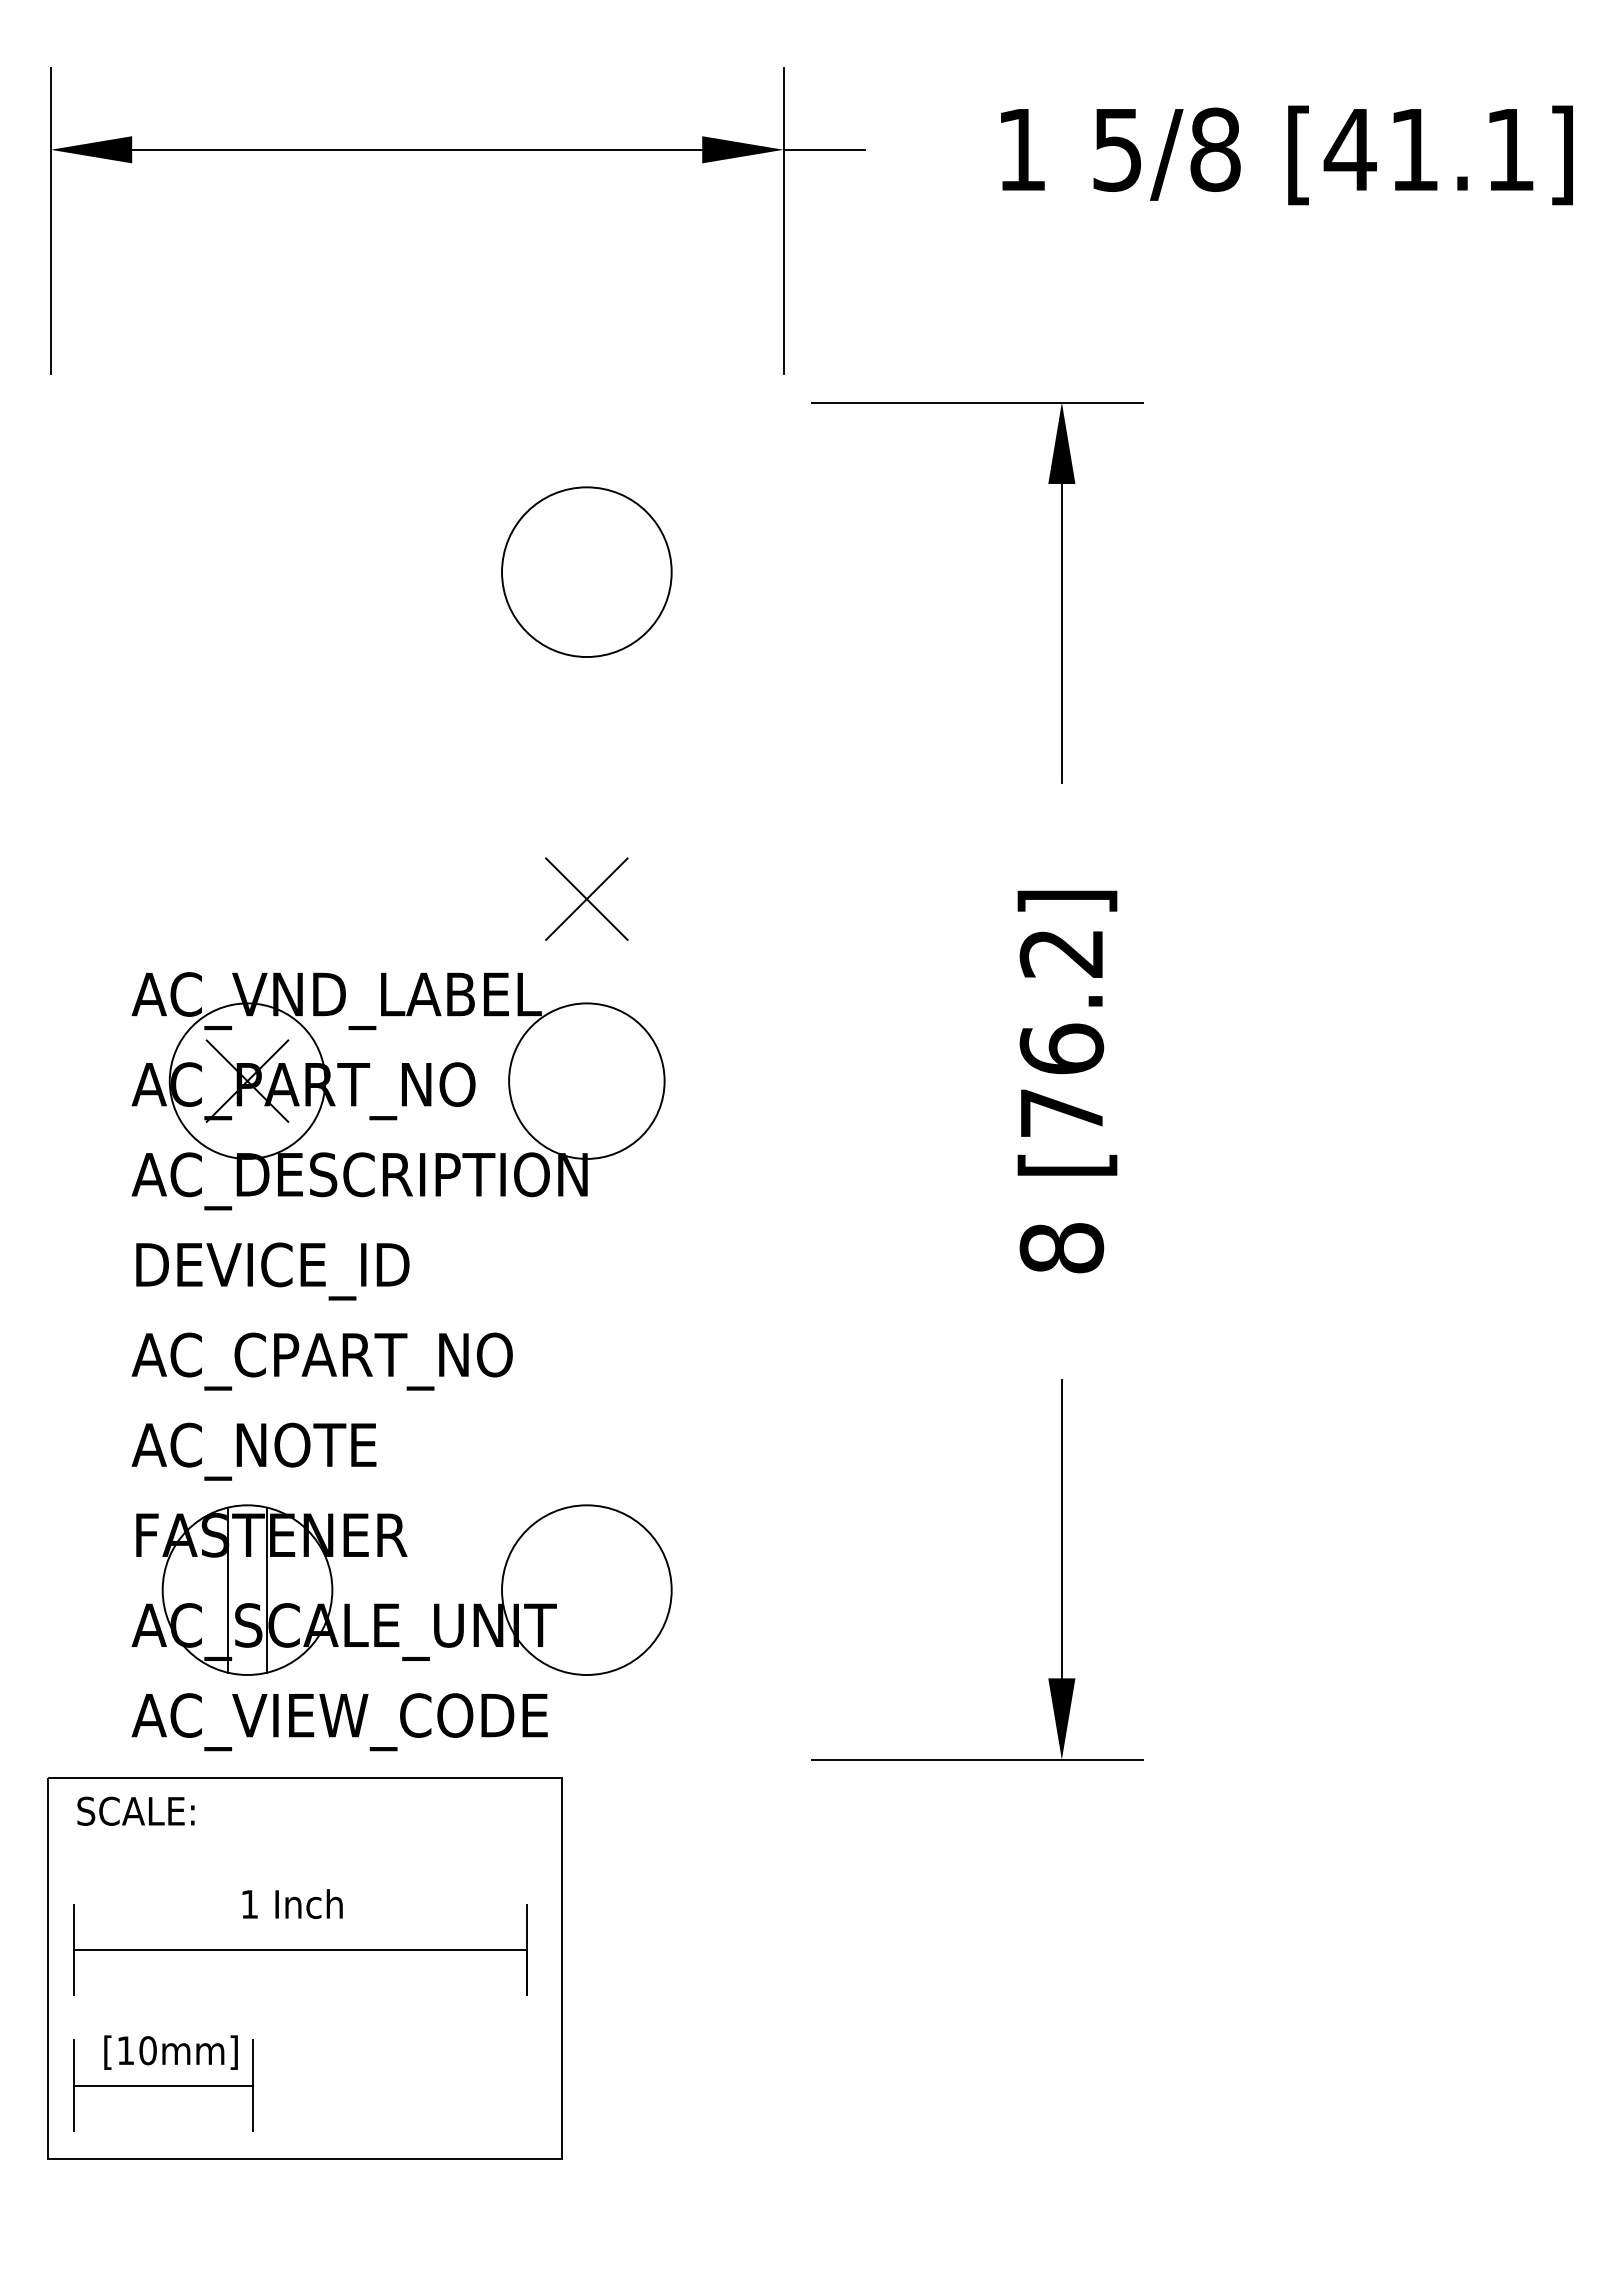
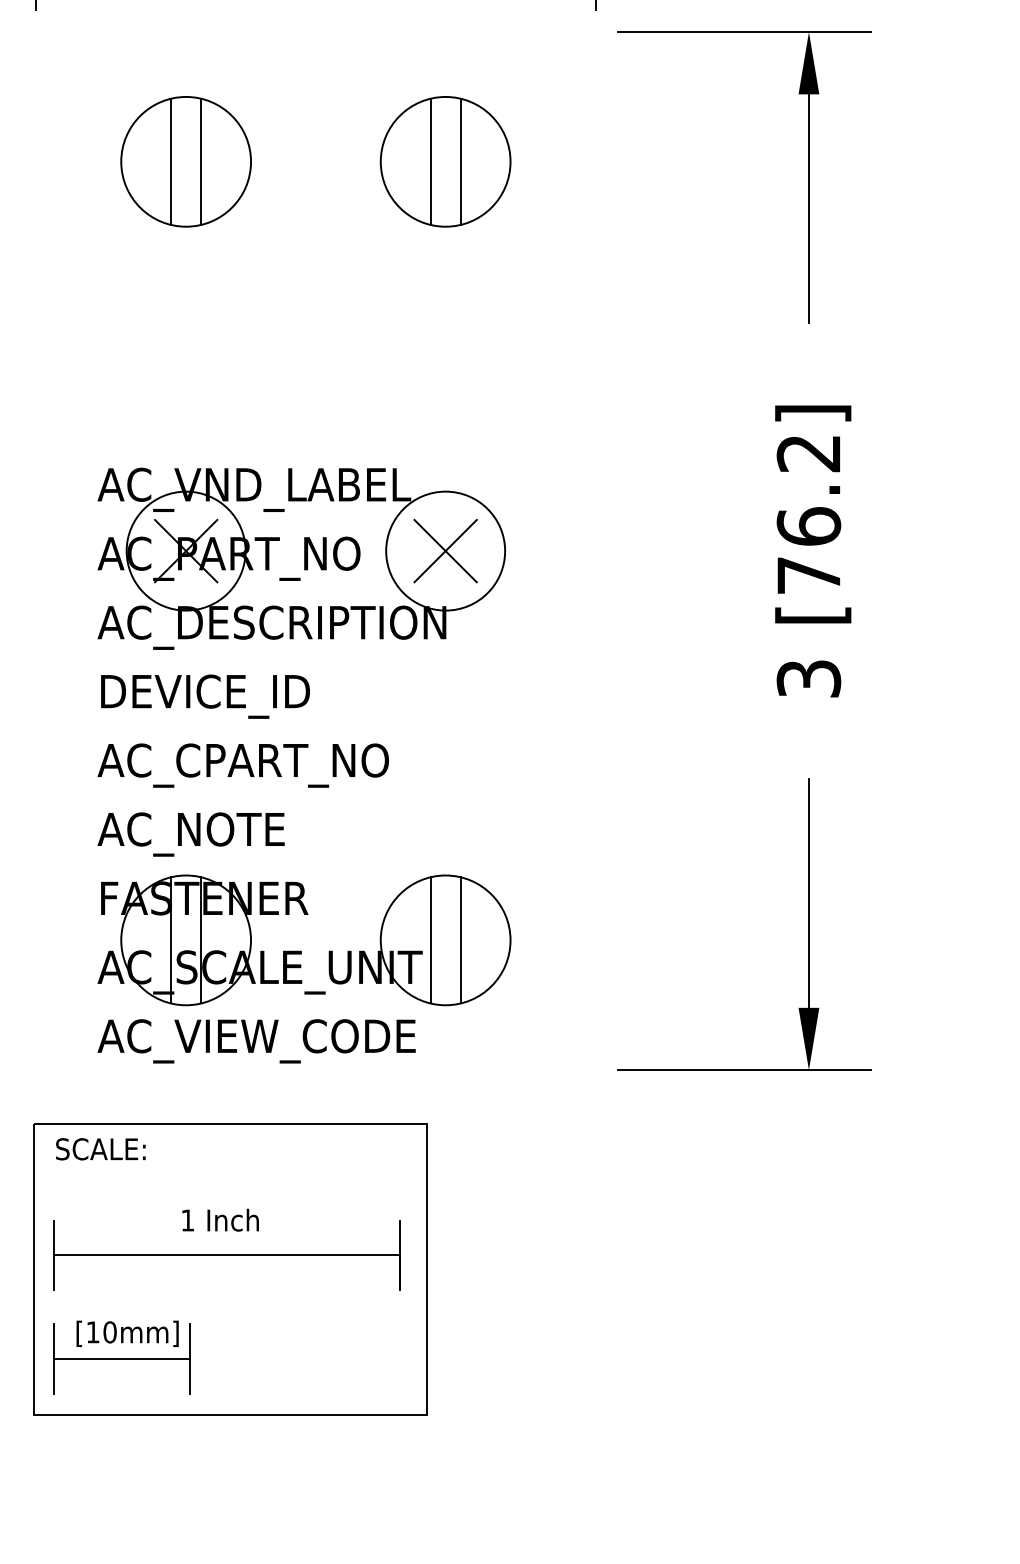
part: (247, 571) -> (186, 161), added
line: (567, 571) -> (430, 161), added
line: (606, 571) -> (460, 161), added
part: (586, 898) -> (445, 550), moved
text: (1061, 1248) -> (808, 679), 8 -> 3
line: (567, 1589) -> (430, 939), added
line: (606, 1589) -> (460, 939), added
part: (304, 1968) -> (229, 1269), moved

